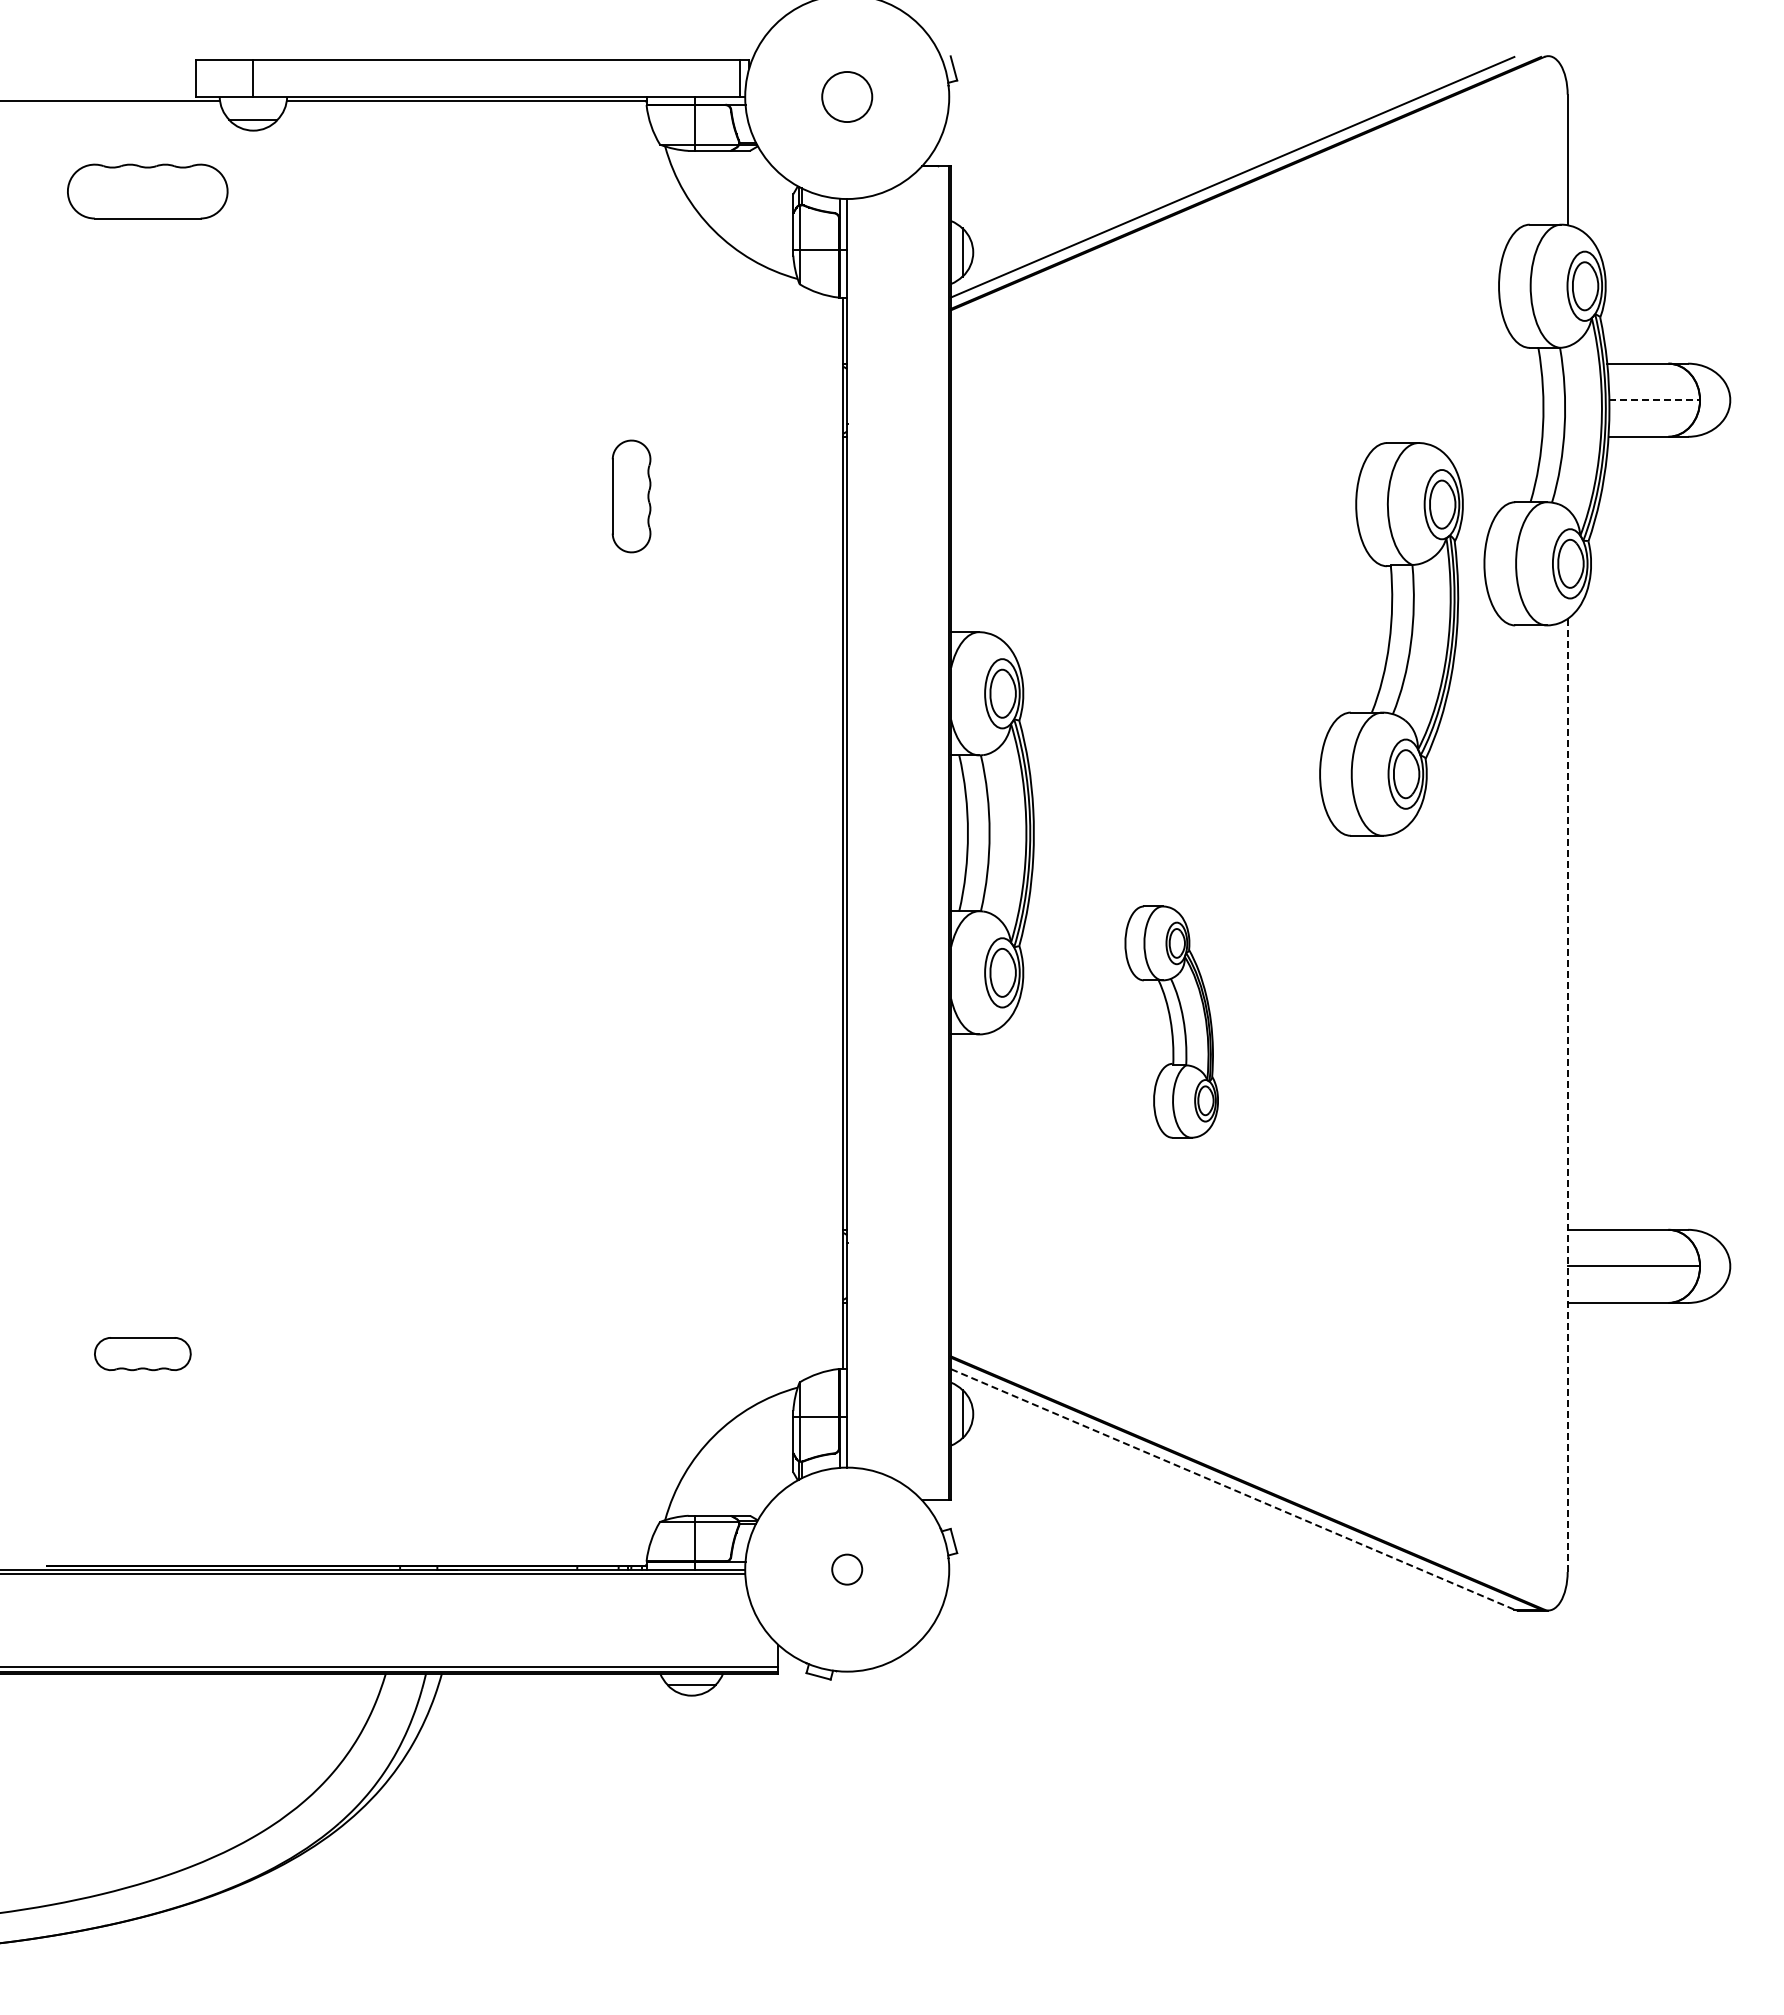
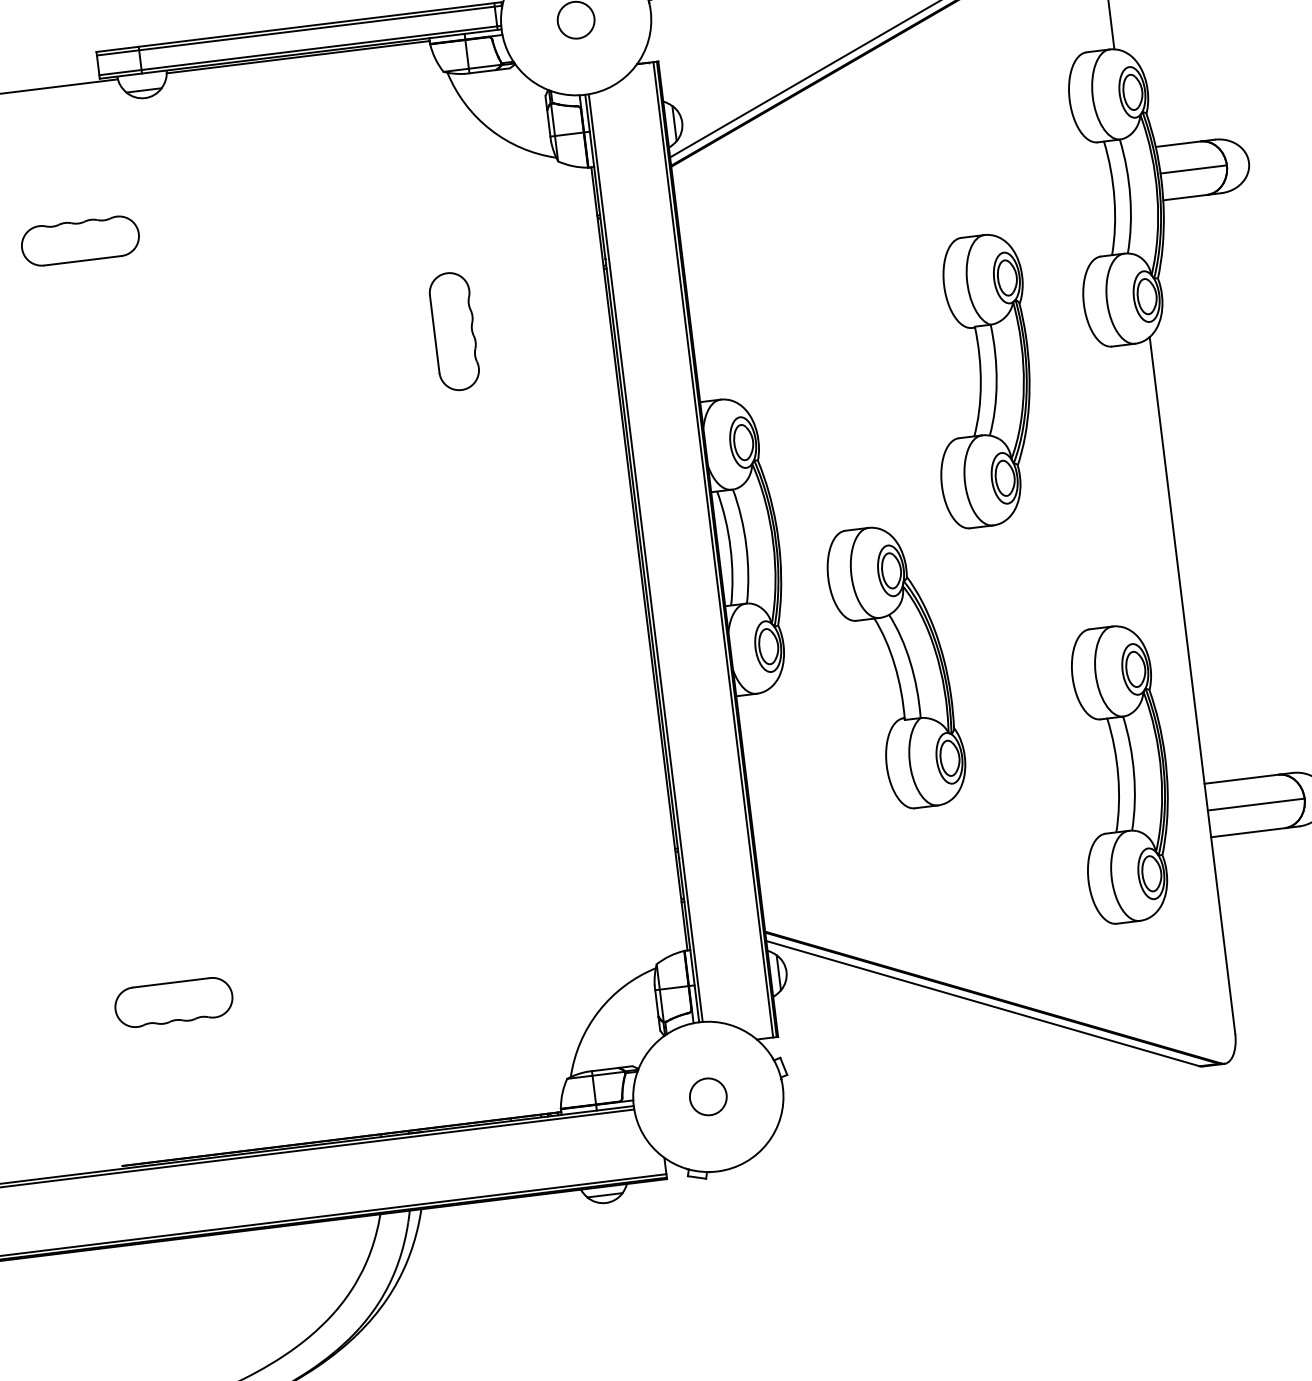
line: (472, 65) -> (299, 30), added
line: (470, 92) -> (300, 50), added
part: (147, 191) -> (80, 241), moved
line: (1655, 400) -> (1194, 169), dashed -> solid
part: (631, 496) -> (454, 331), size x1.43
part: (1391, 639) -> (982, 381), moved
line: (852, 832) -> (646, 557), added
line: (944, 833) -> (713, 549), added
part: (1171, 1021) -> (896, 667), size x1.67
line: (1567, 1095) -> (1192, 685), dashed -> solid
part: (1456, 1202) -> (1120, 773), added
part: (142, 1353) -> (173, 1002), size x1.67
line: (1233, 1489) -> (983, 1003), dashed -> solid
circle: (847, 1569) -> (708, 1096), size x1.67

